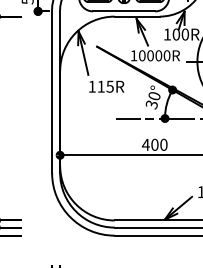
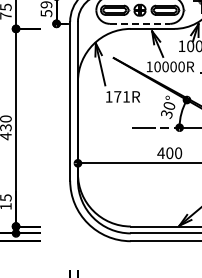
line: (124, 11) -> (140, 23), solid -> dashed
text: (105, 86) -> (121, 96), 115R -> 171R

